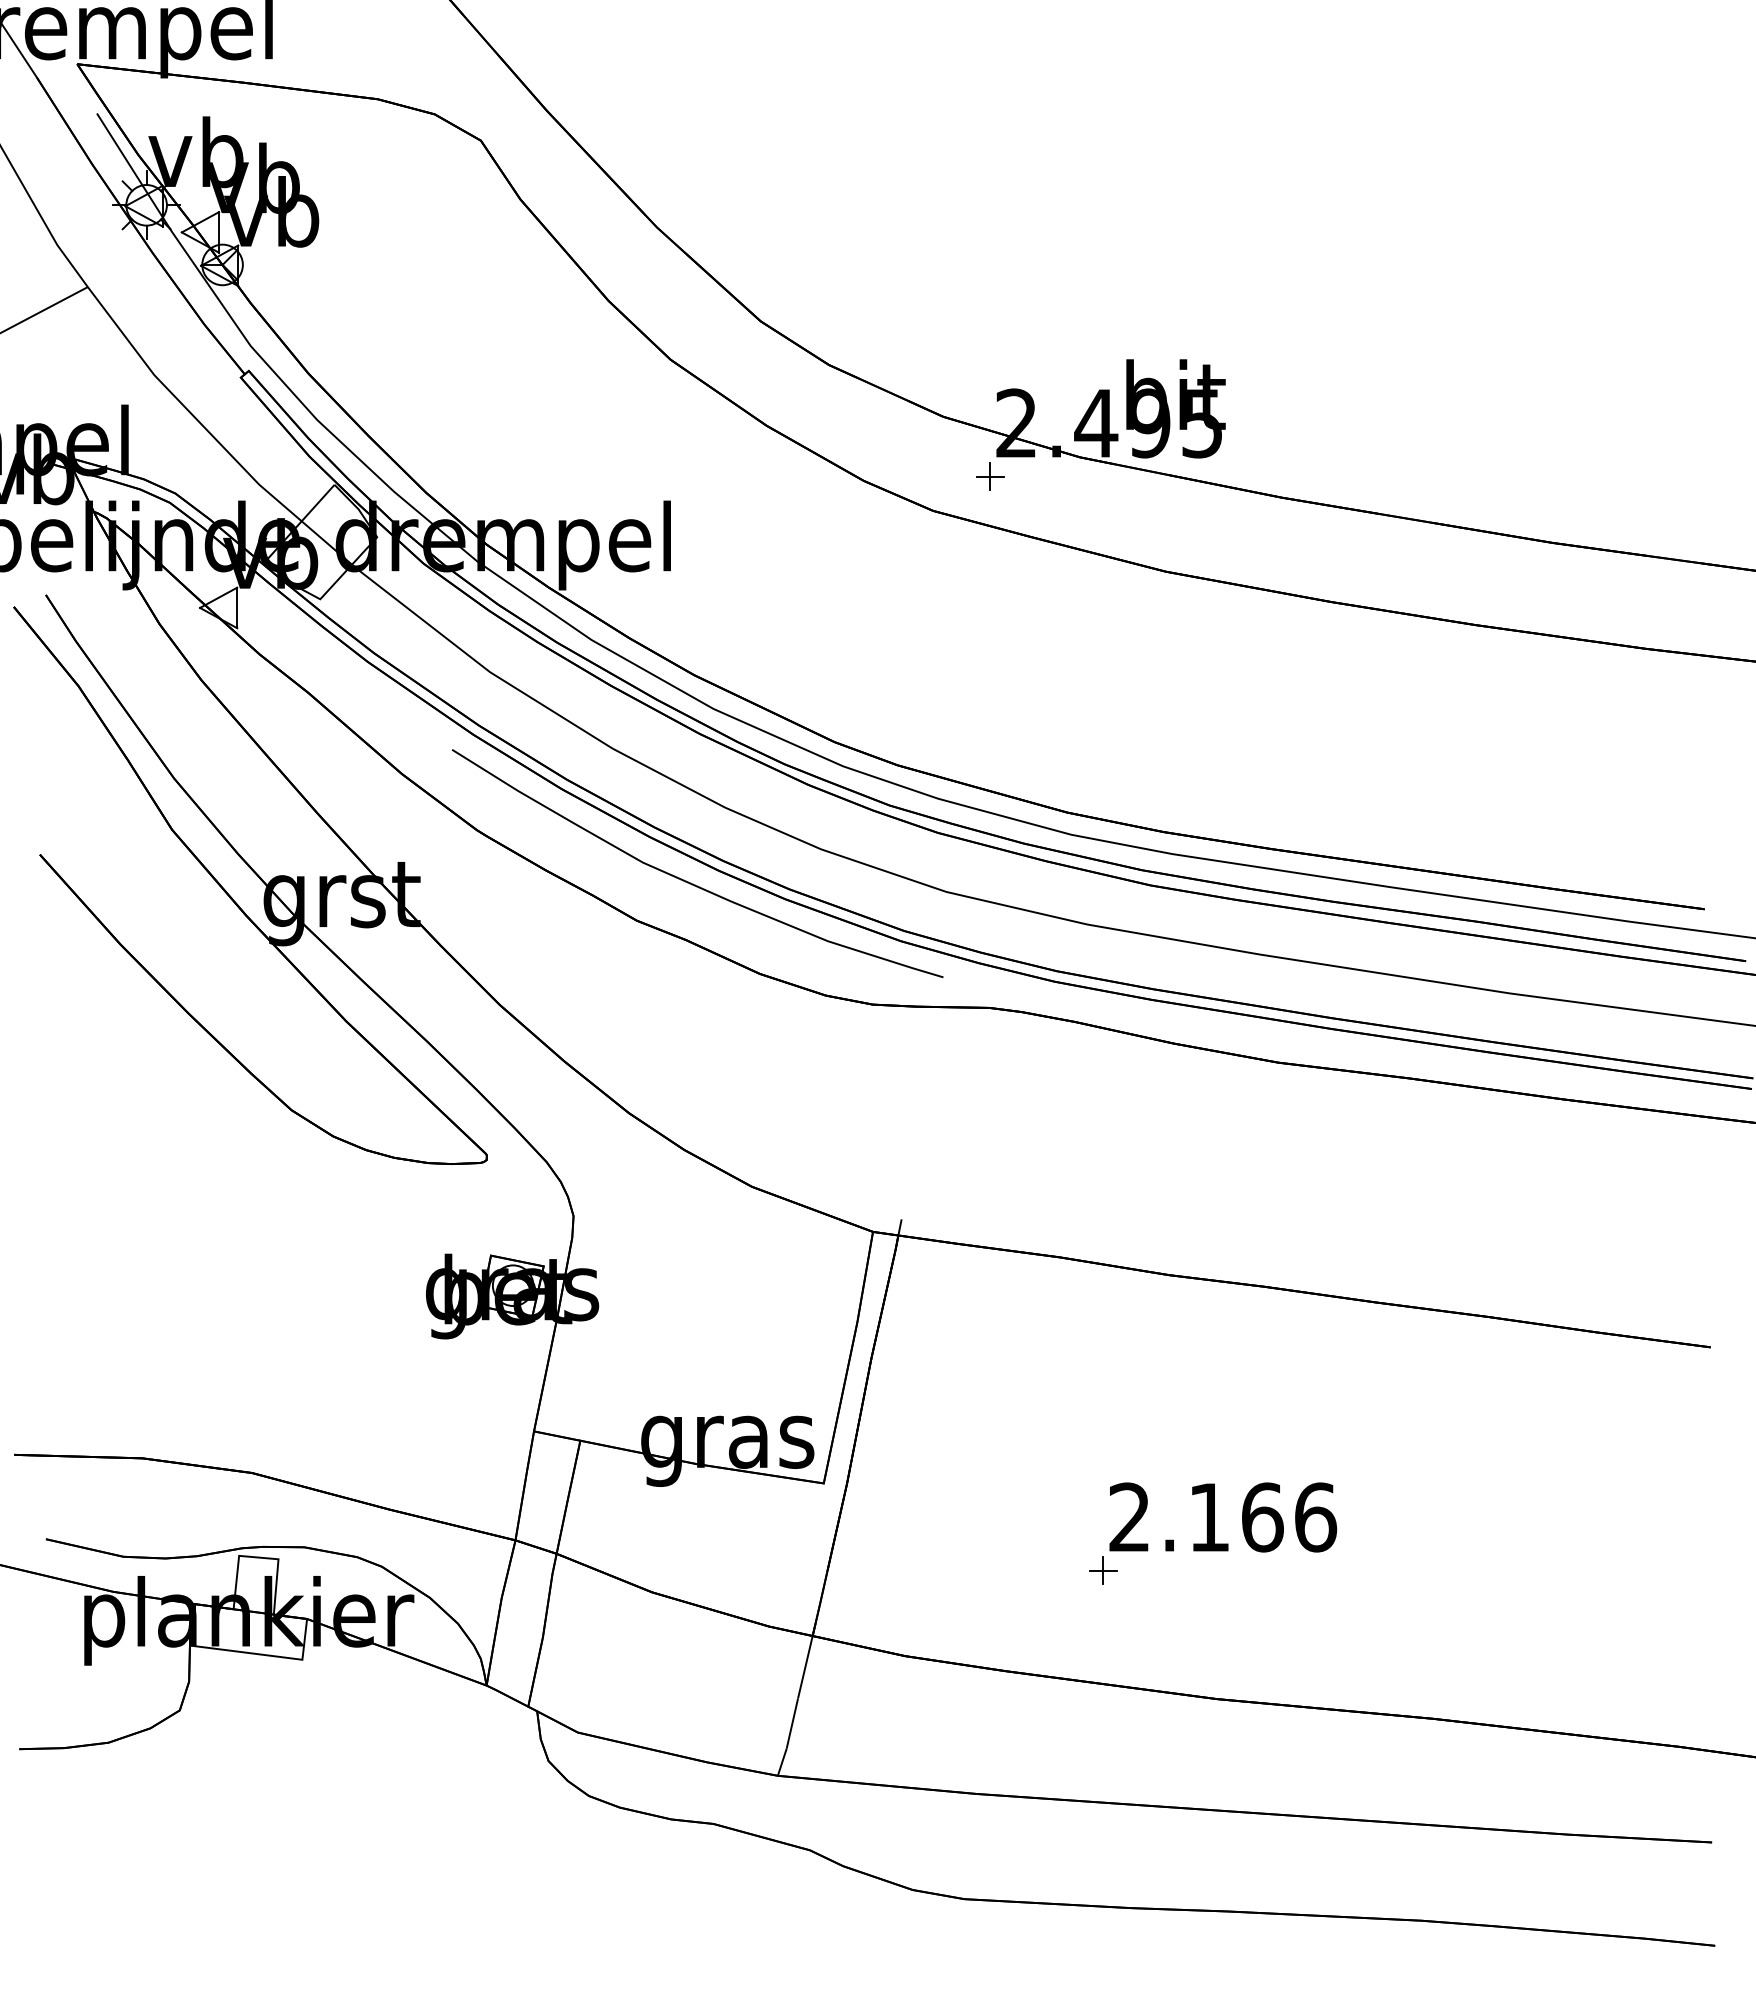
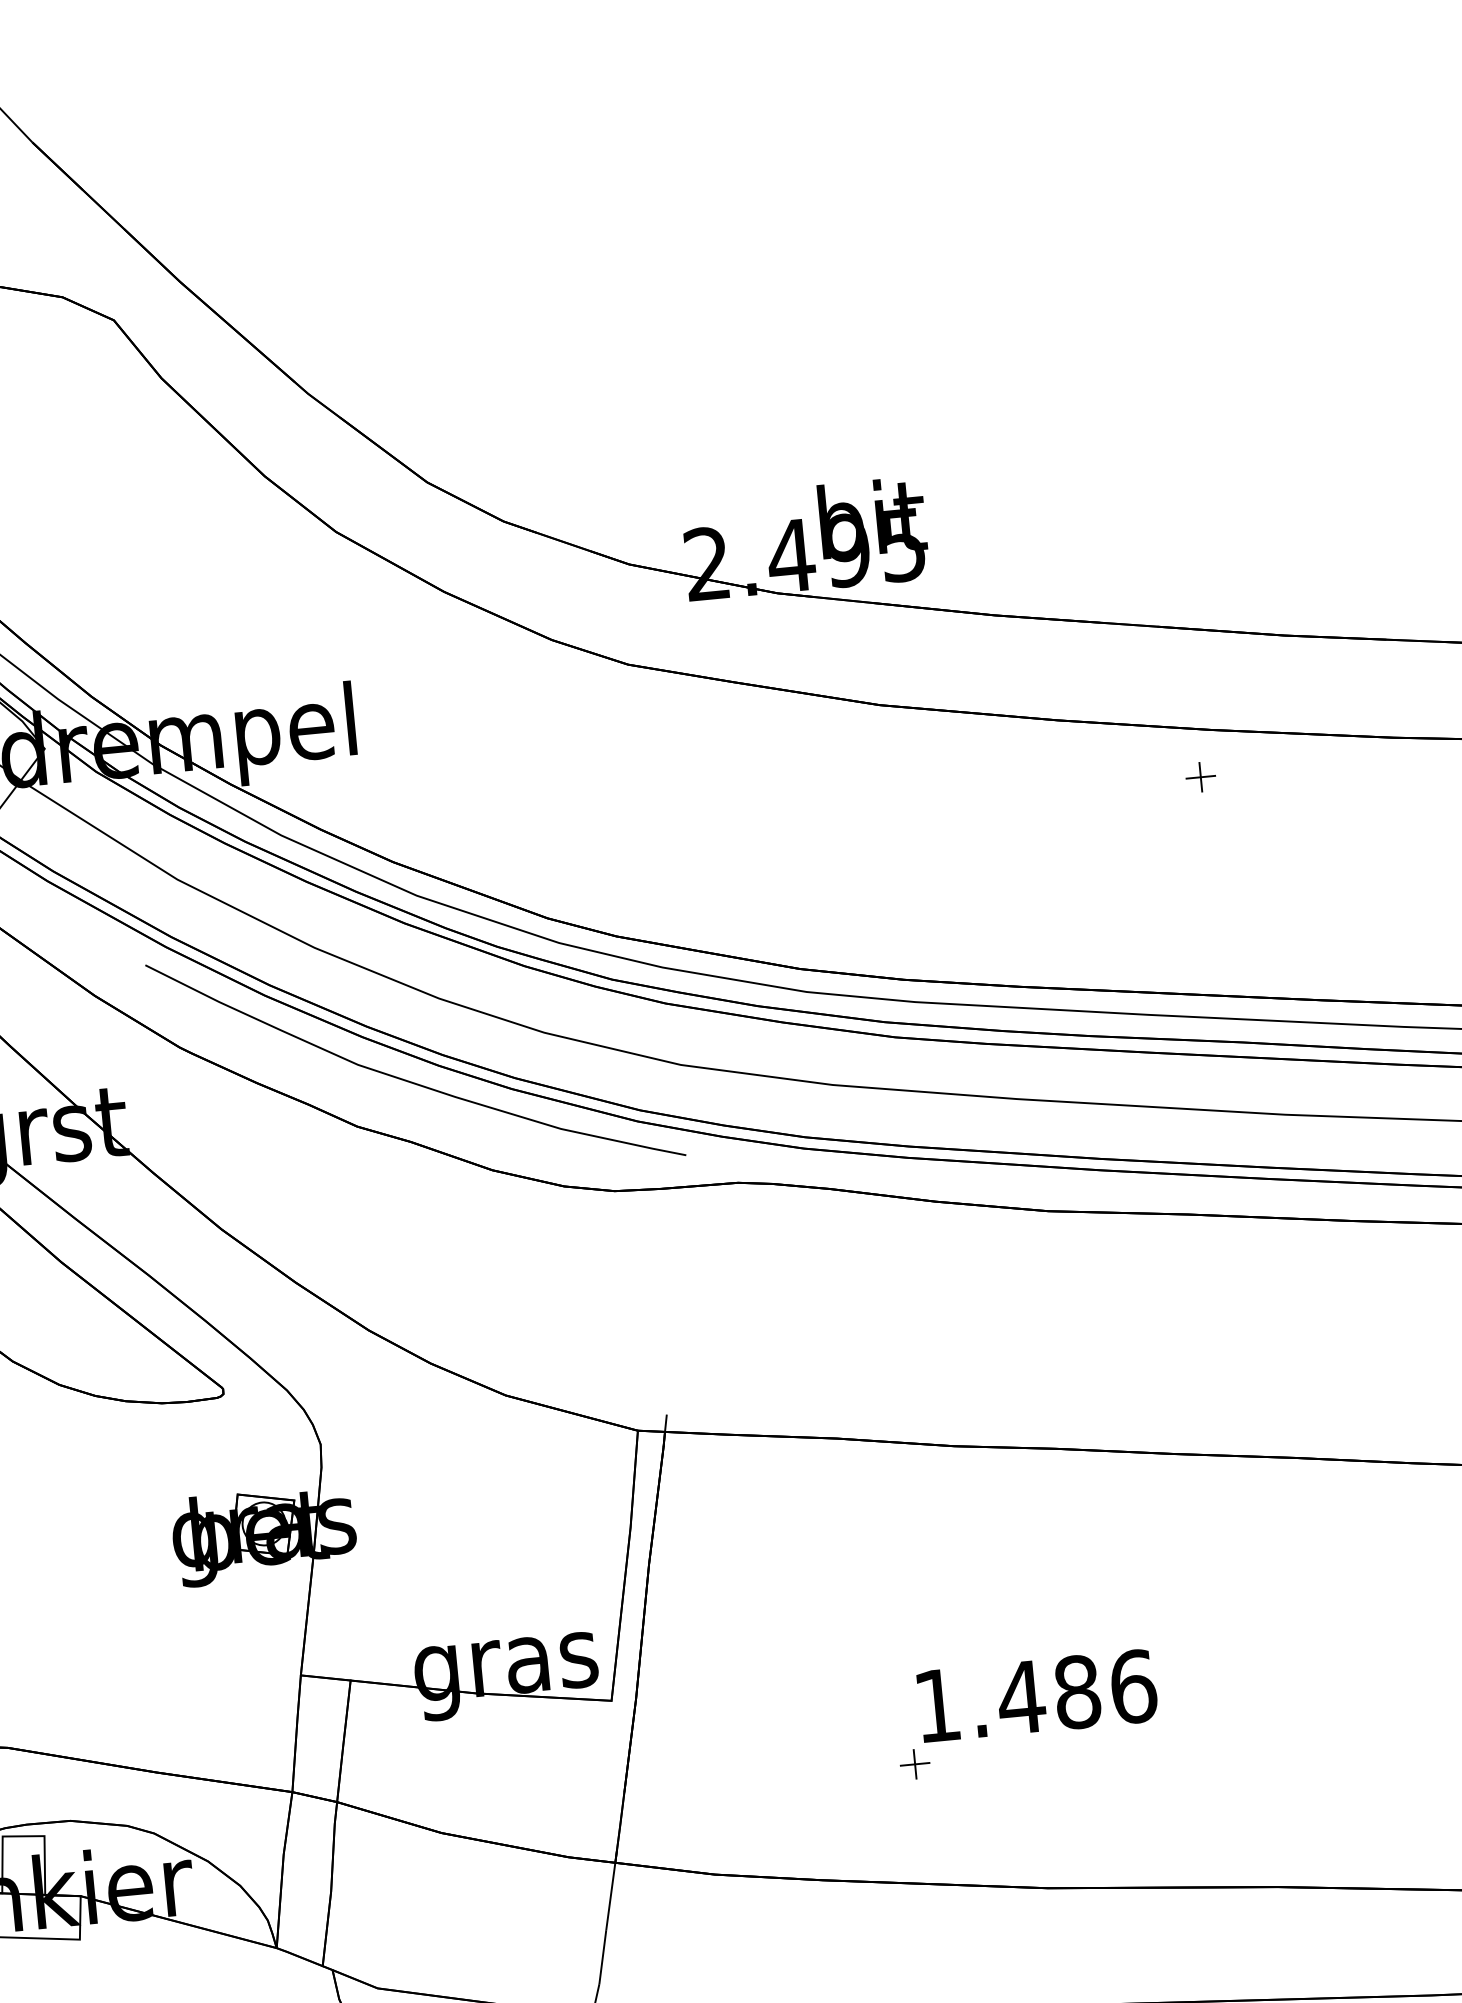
part: (990, 476) -> (1201, 777), moved
text: (1196, 1517) -> (1007, 1698), 2.166 -> 1.486

